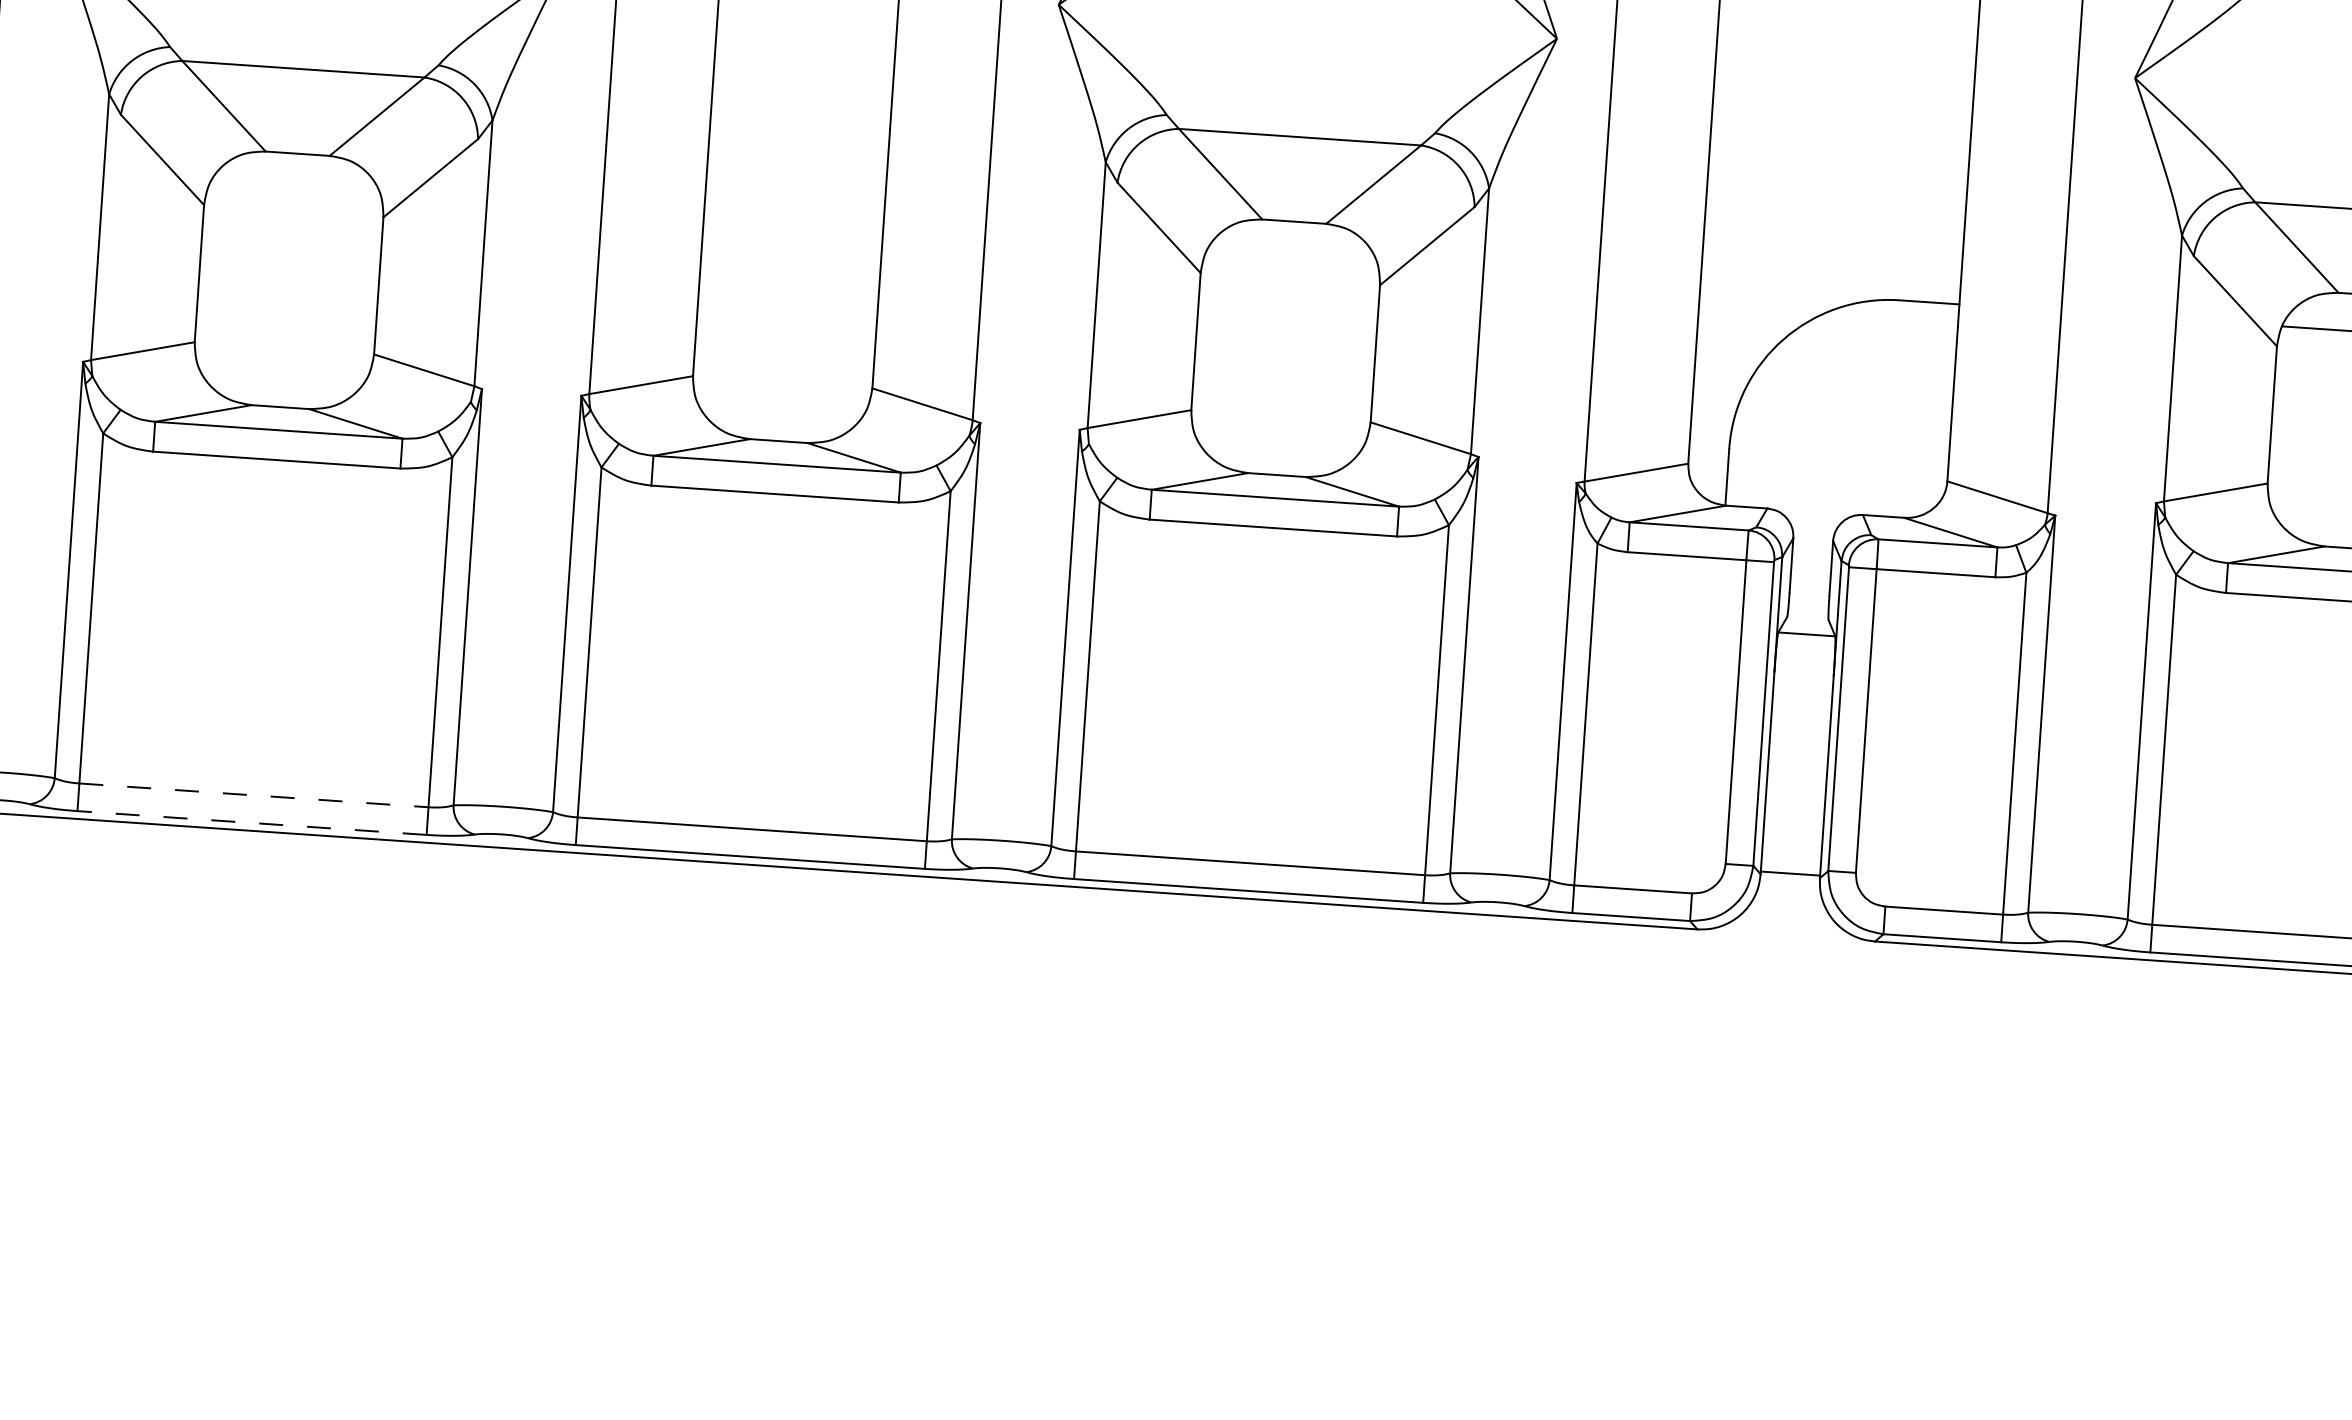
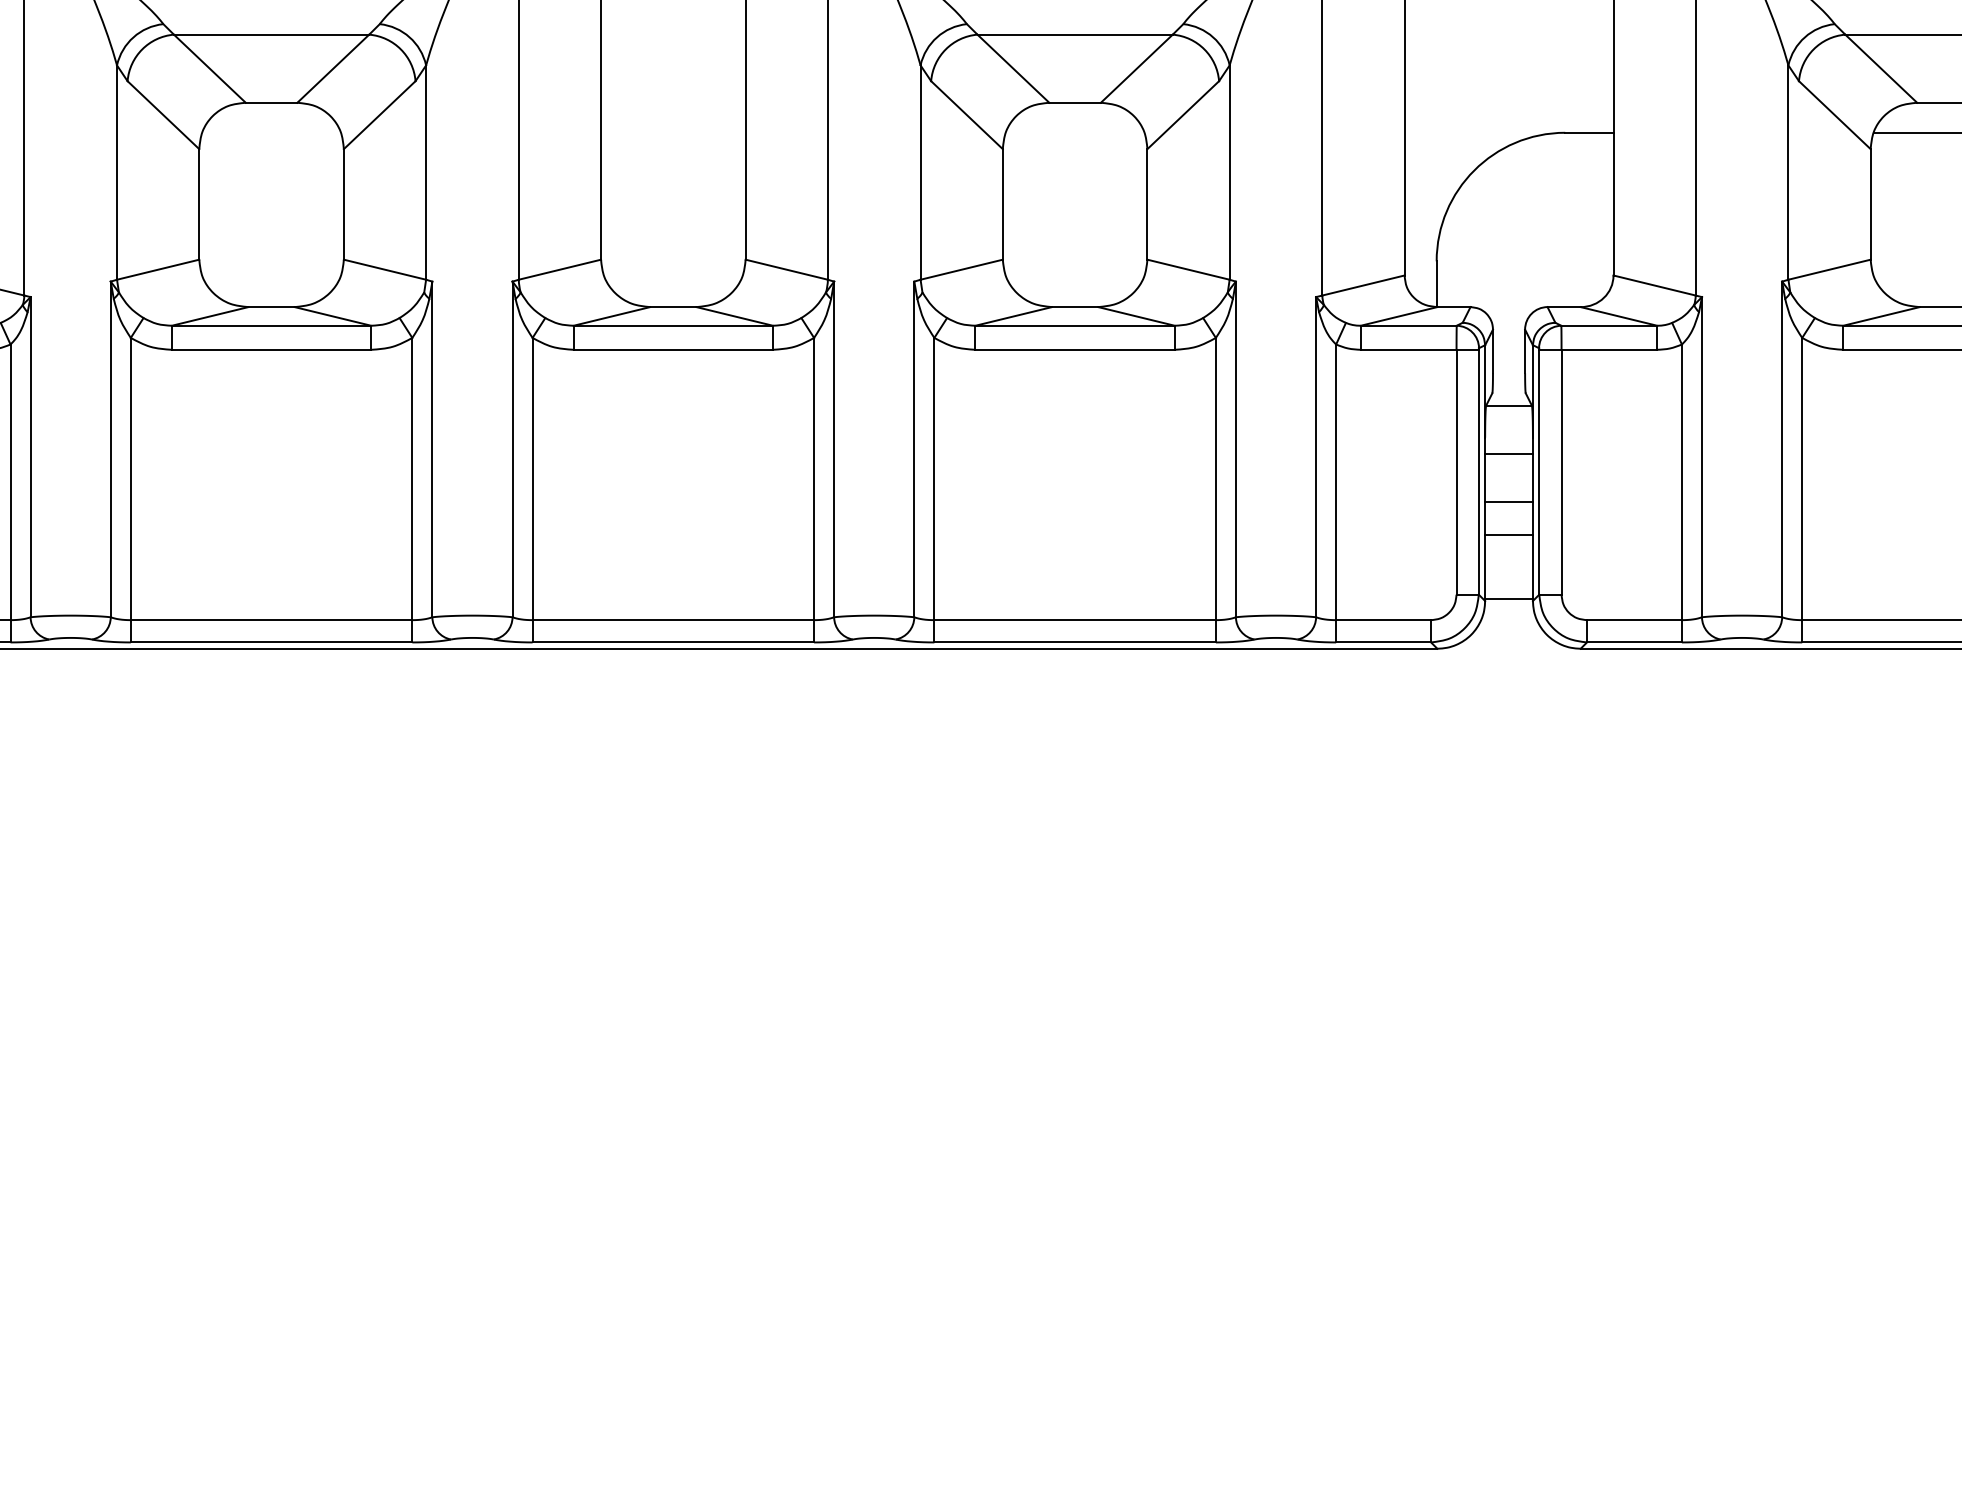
line: (1802, 694) -> (1508, 454), added
line: (1797, 754) -> (1508, 502), added
line: (1795, 793) -> (1508, 534), added
line: (253, 795) -> (271, 620), dashed -> solid
line: (251, 823) -> (271, 642), dashed -> solid

